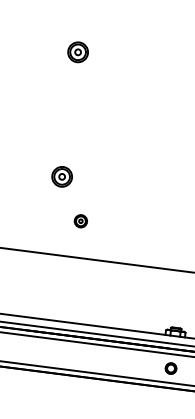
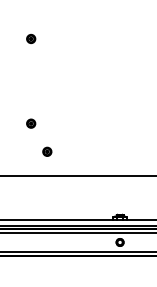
part: (78, 51) -> (31, 38), size x0.62
part: (62, 176) -> (31, 123), size x0.62

